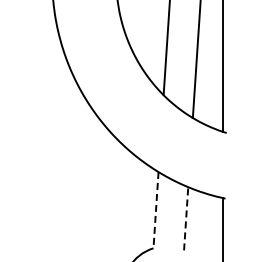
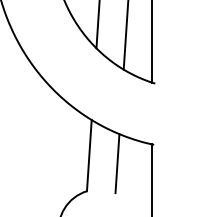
line: (155, 210) -> (88, 155), dashed -> solid
line: (186, 218) -> (117, 163), dashed -> solid

